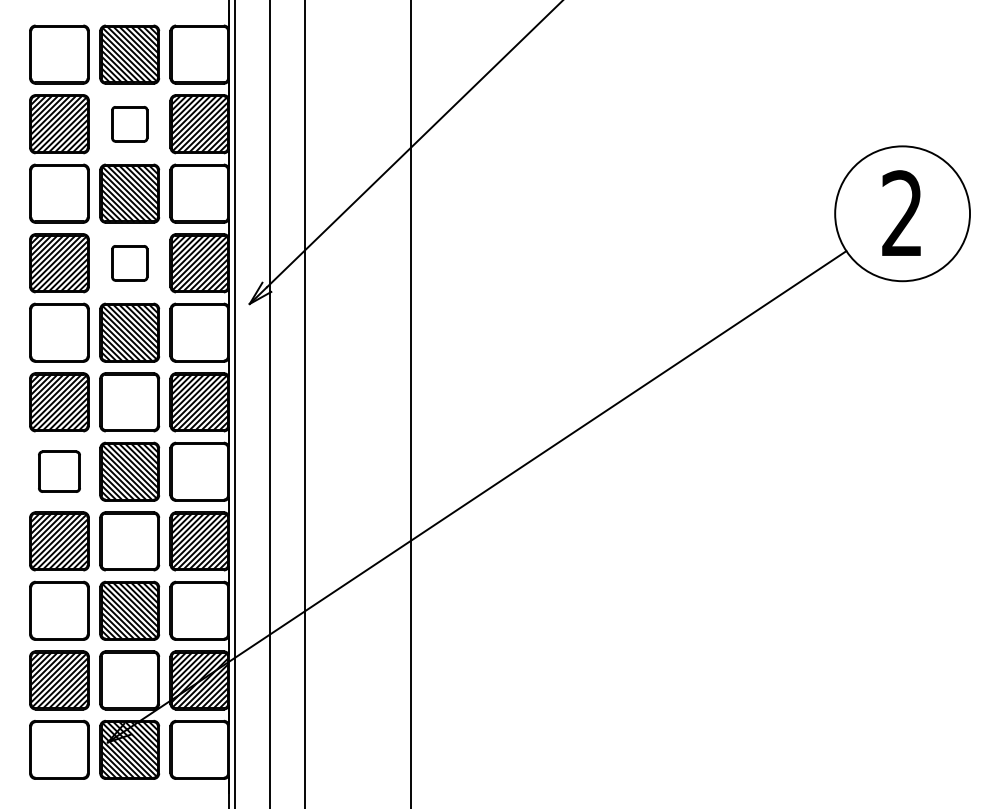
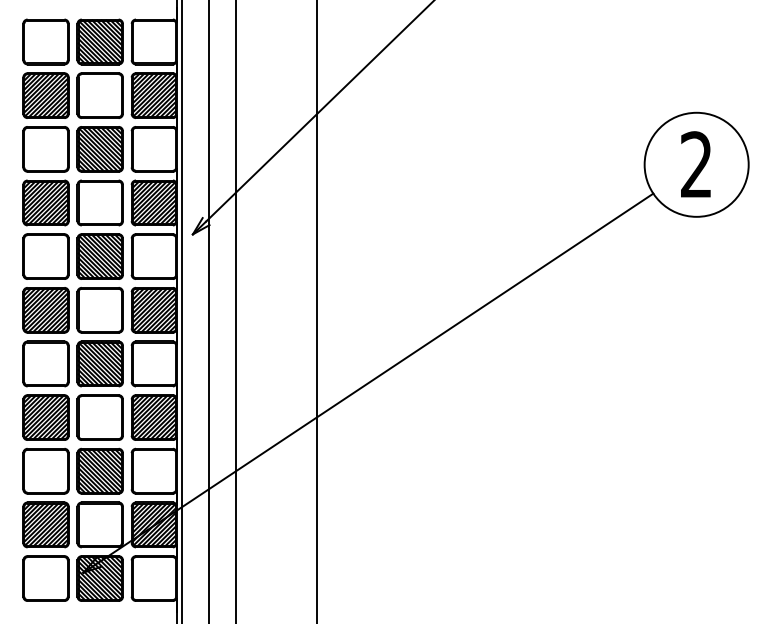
part: (129, 124) -> (100, 95), size x1.67
part: (129, 263) -> (100, 203), size x1.67
part: (59, 471) -> (46, 363), size x1.43

